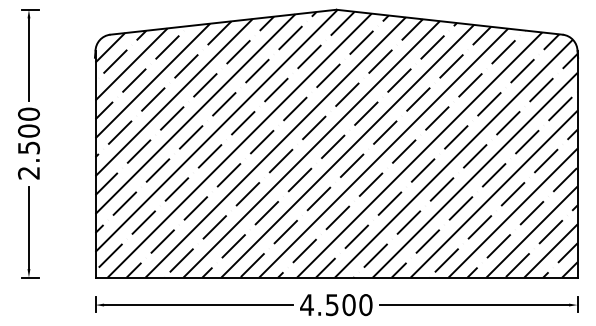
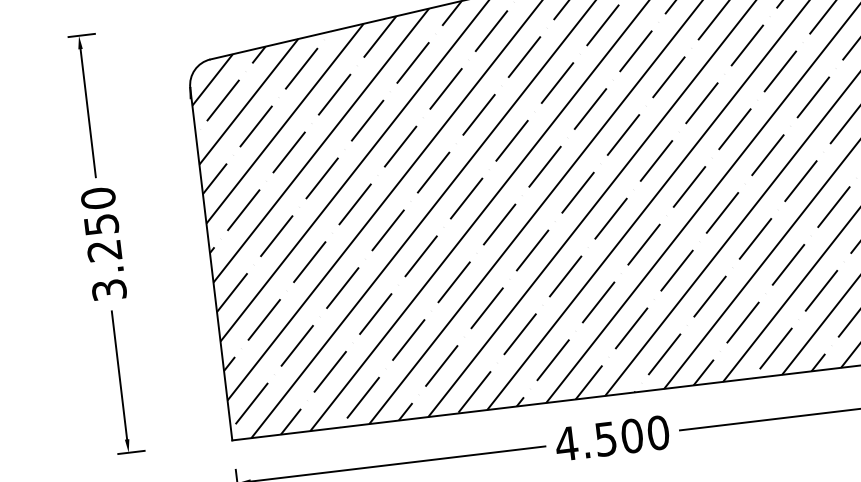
text: (28, 151) -> (104, 256), 2.500 -> 3.250

